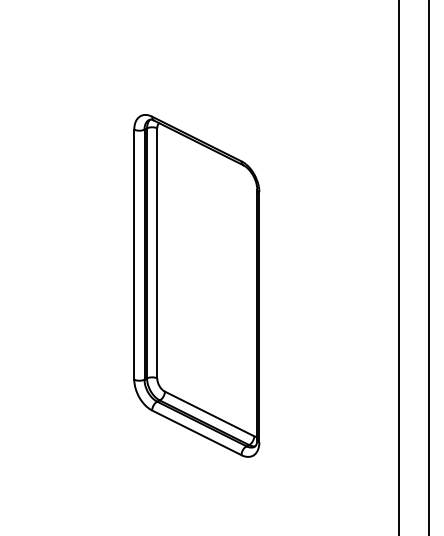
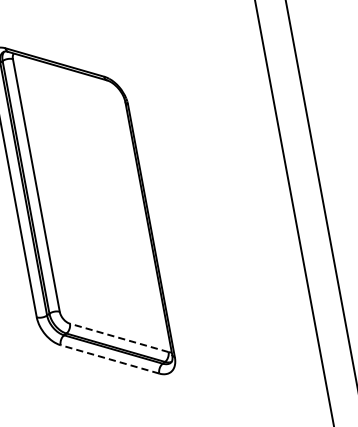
line: (209, 413) -> (119, 337), solid -> dashed
line: (196, 432) -> (109, 359), solid -> dashed

